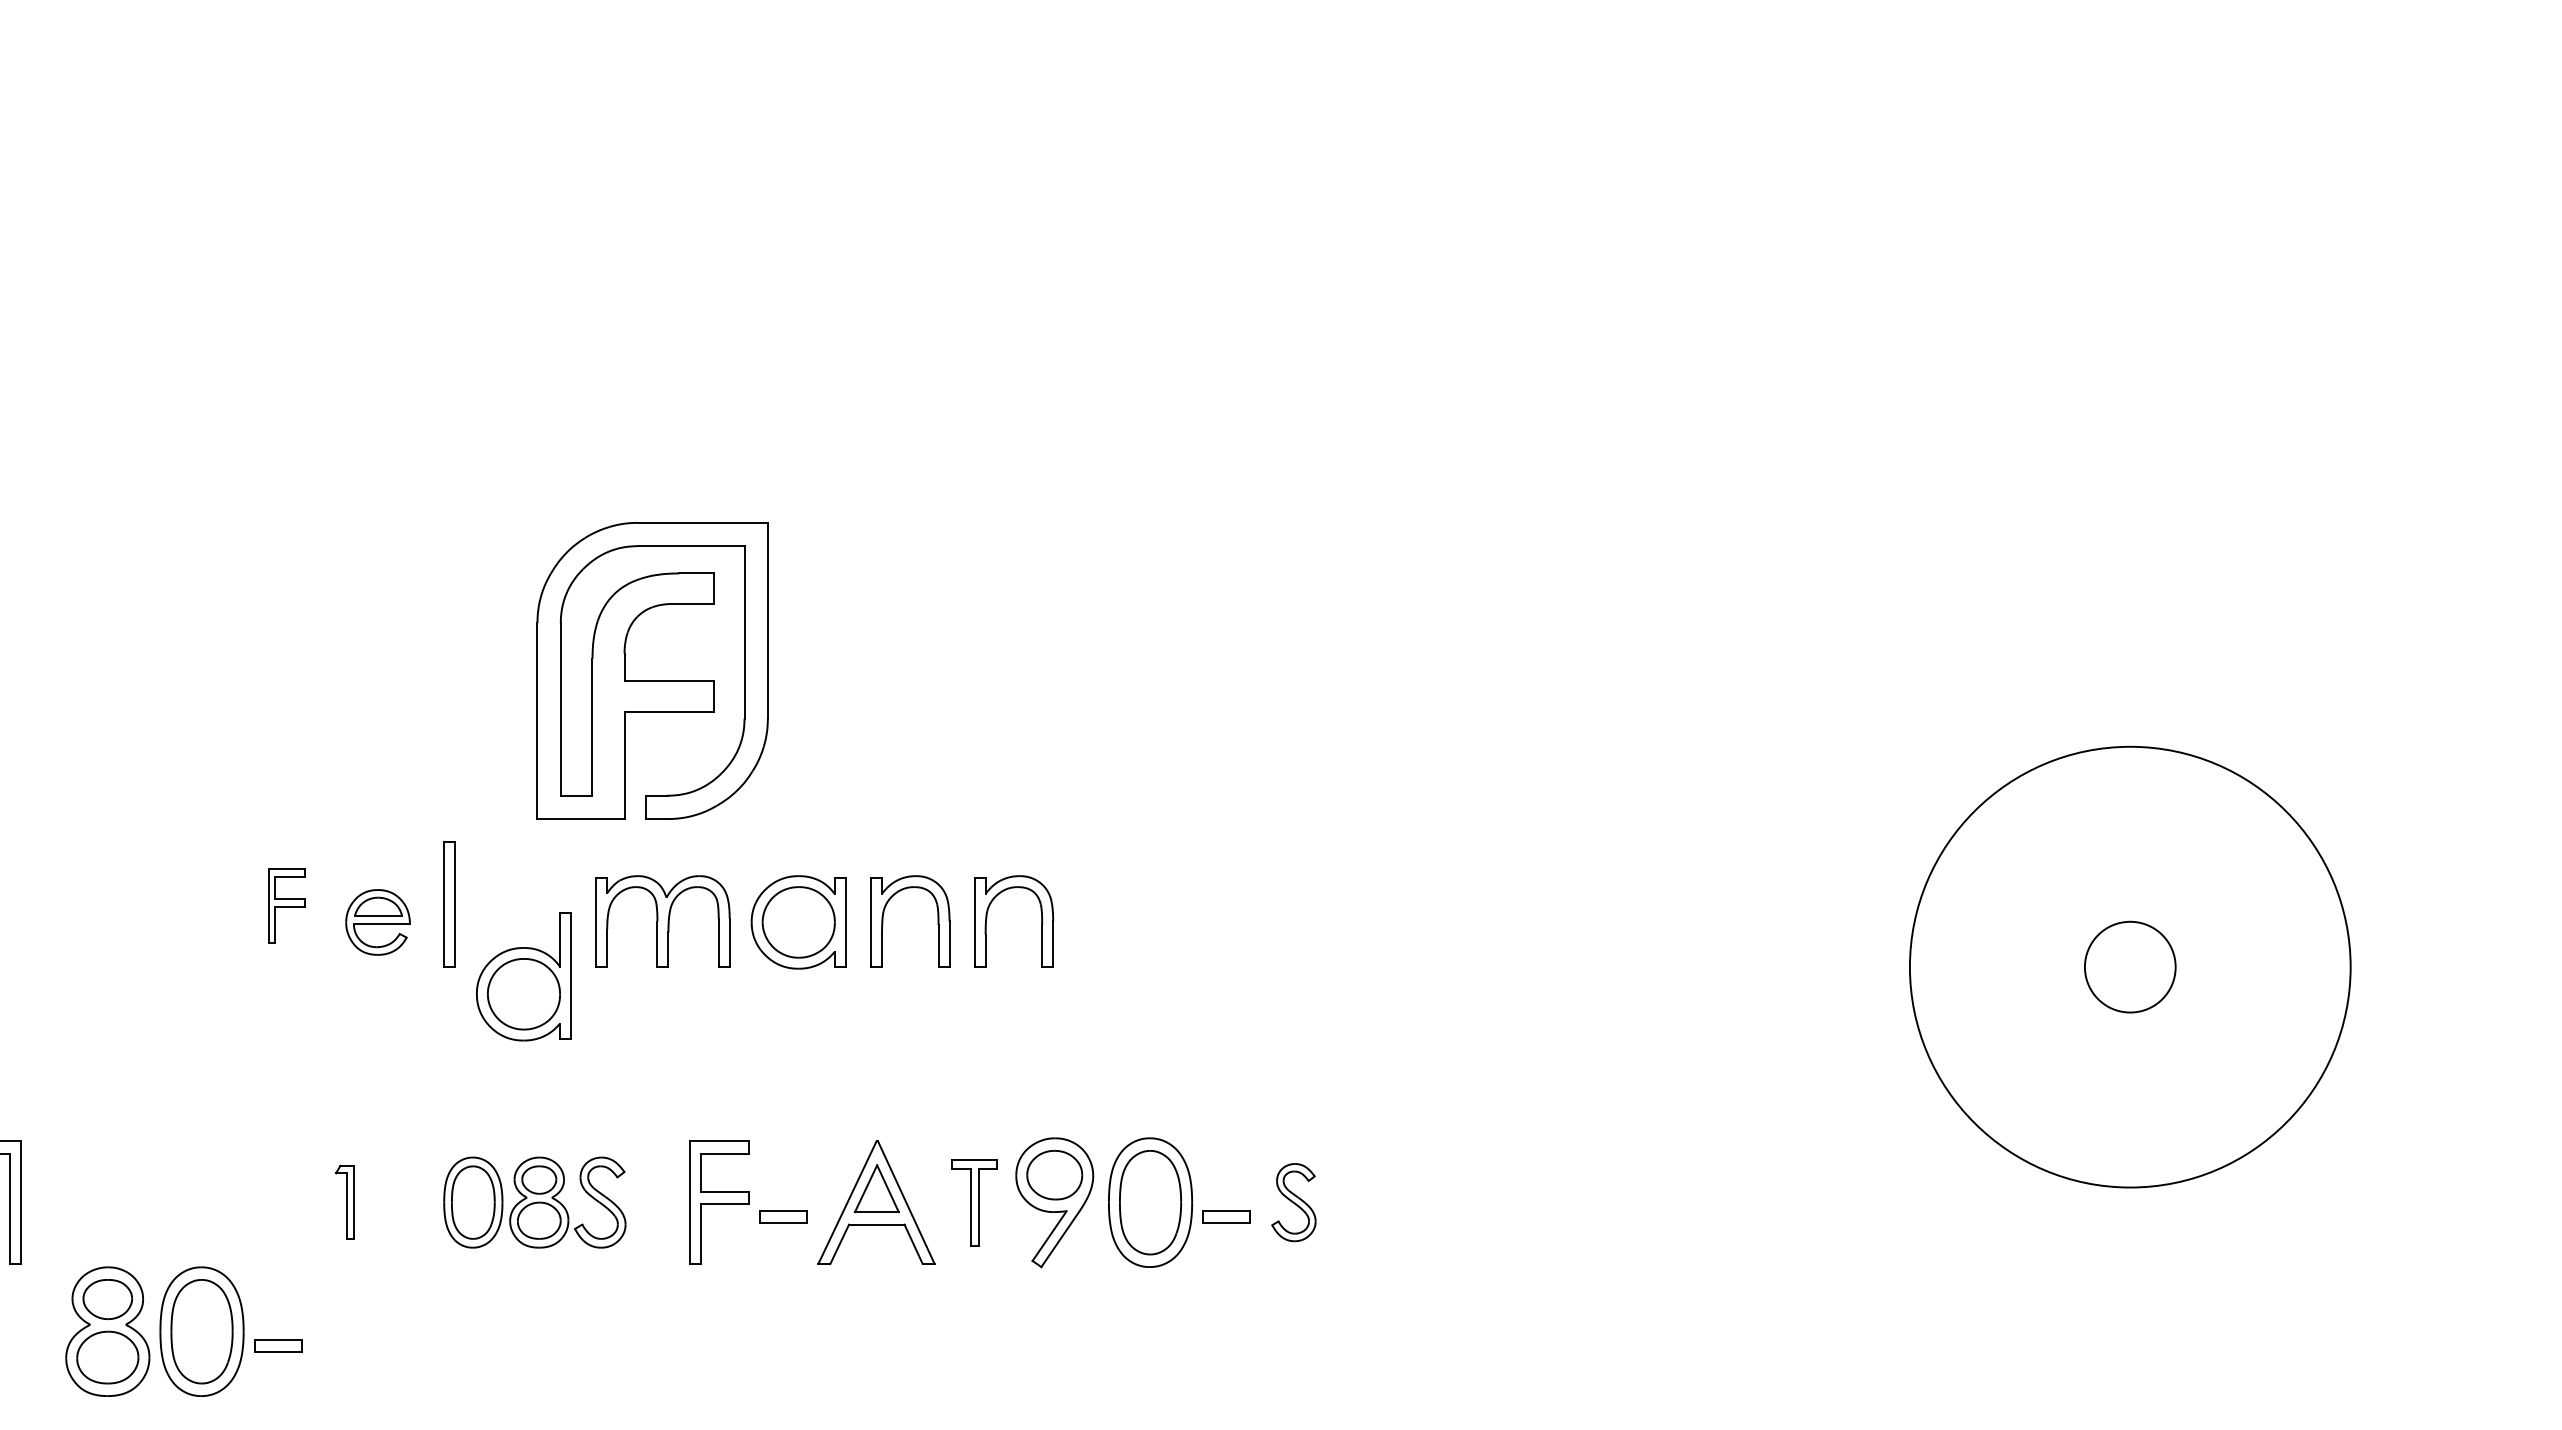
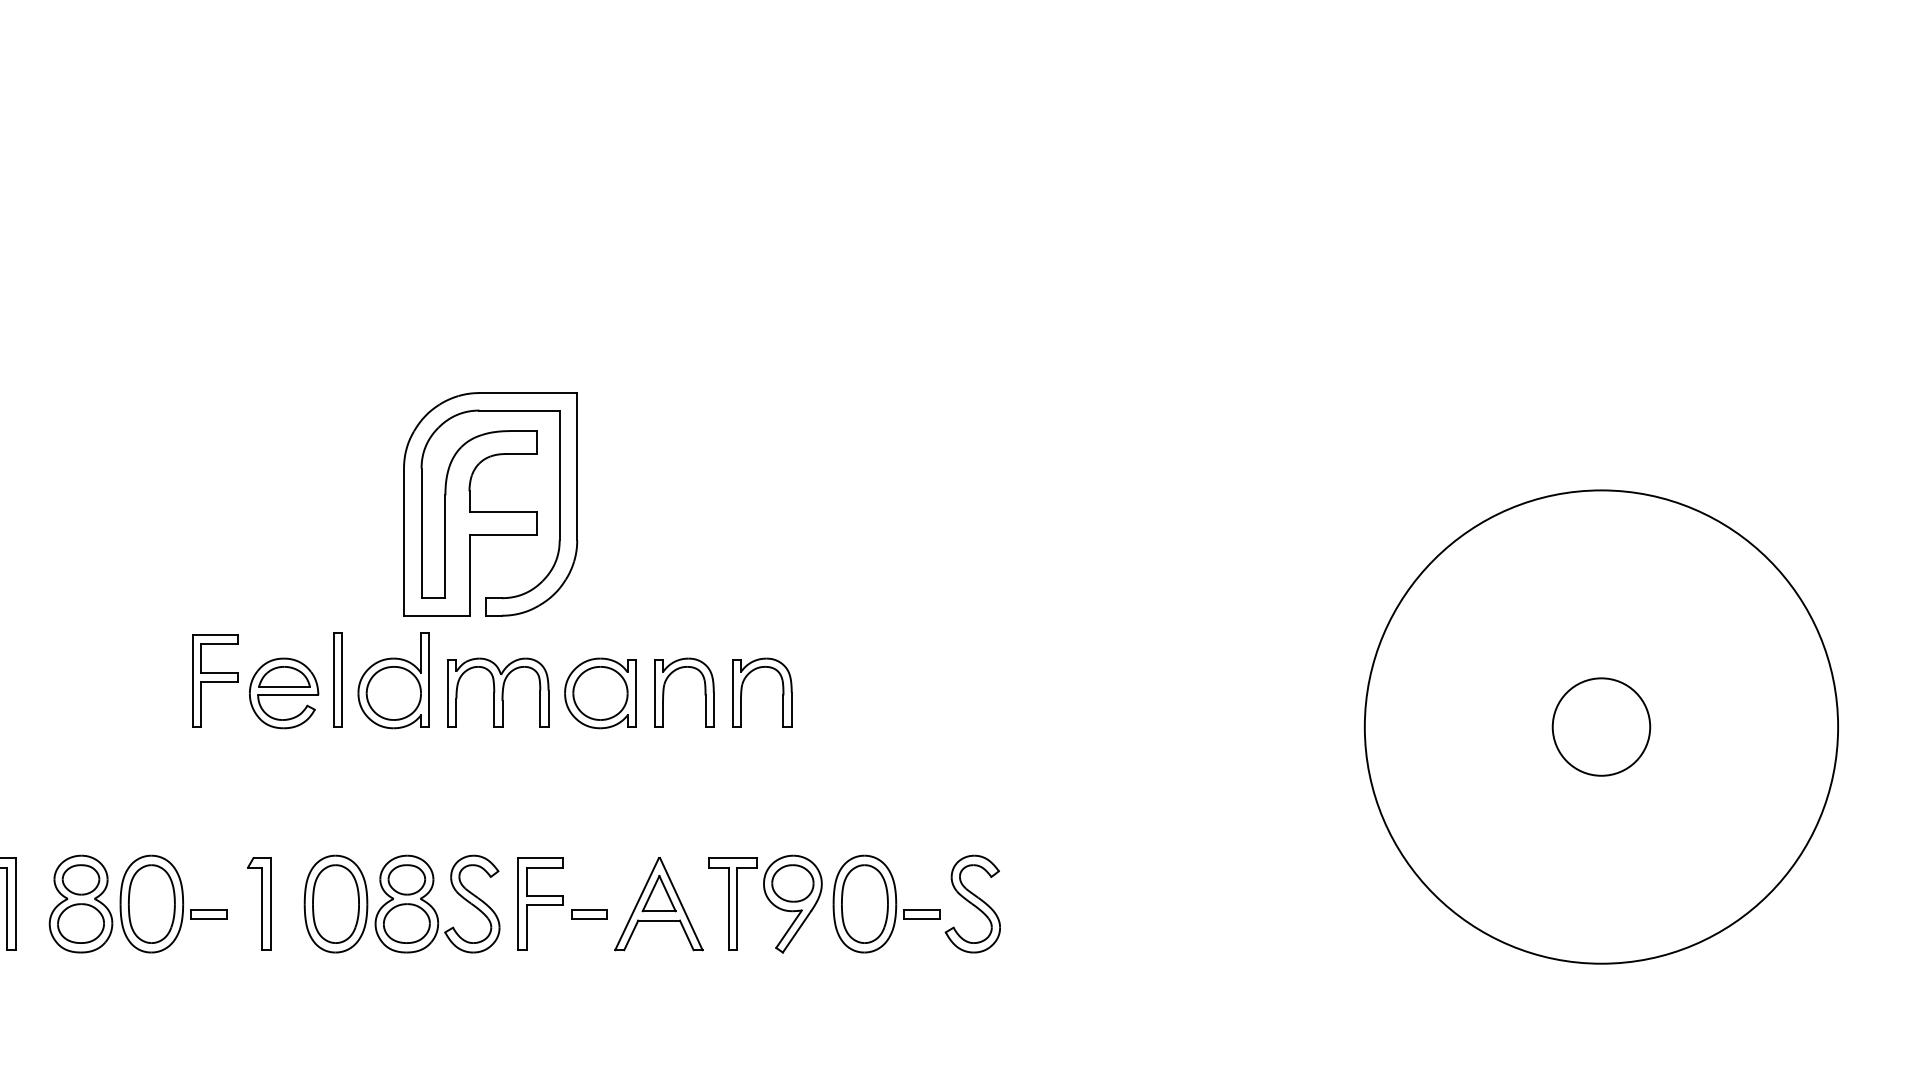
part: (286, 905) -> (215, 680), size x1.67
part: (378, 922) -> (284, 693), size x1.43
circle: (2130, 966) -> (1601, 726), size x1.43
circle: (2130, 966) -> (1601, 726), size x1.43
part: (523, 977) -> (393, 680), moved
part: (345, 1201) -> (259, 903), size x1.67
part: (534, 1201) -> (401, 903), size x1.43
part: (974, 1201) -> (732, 903), size x1.43
part: (1293, 1201) -> (972, 903), size x1.67
part: (182, 1330) -> (137, 903), moved

